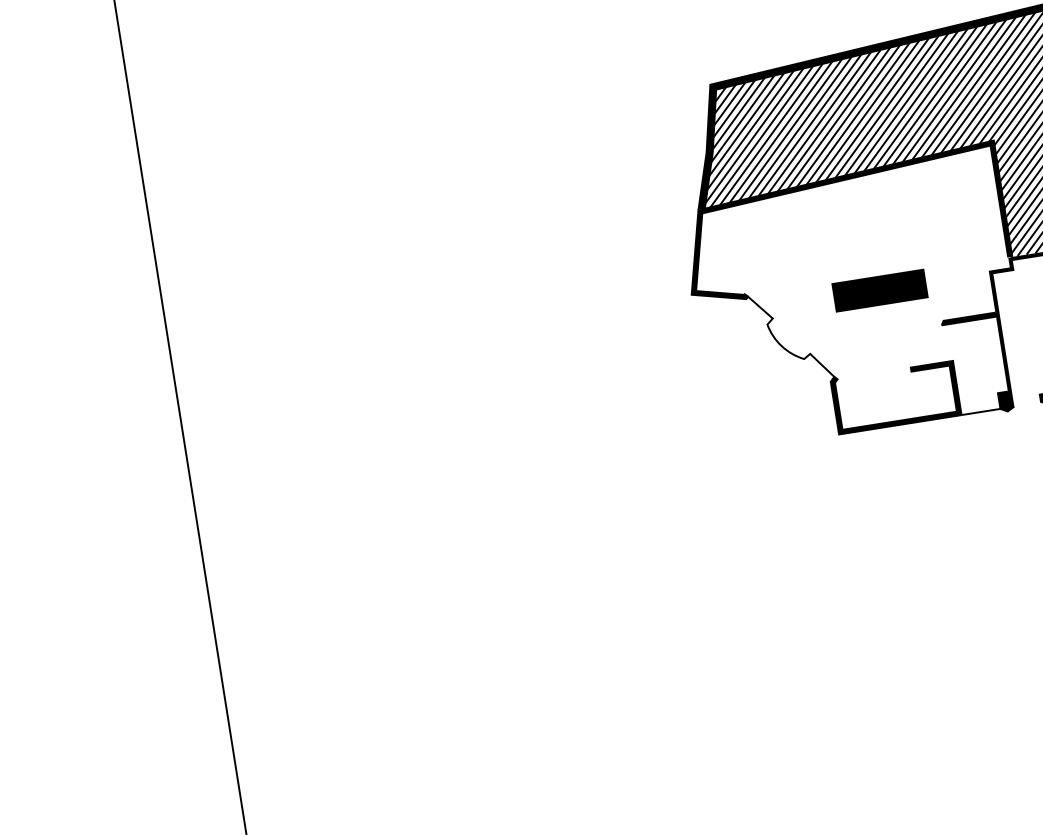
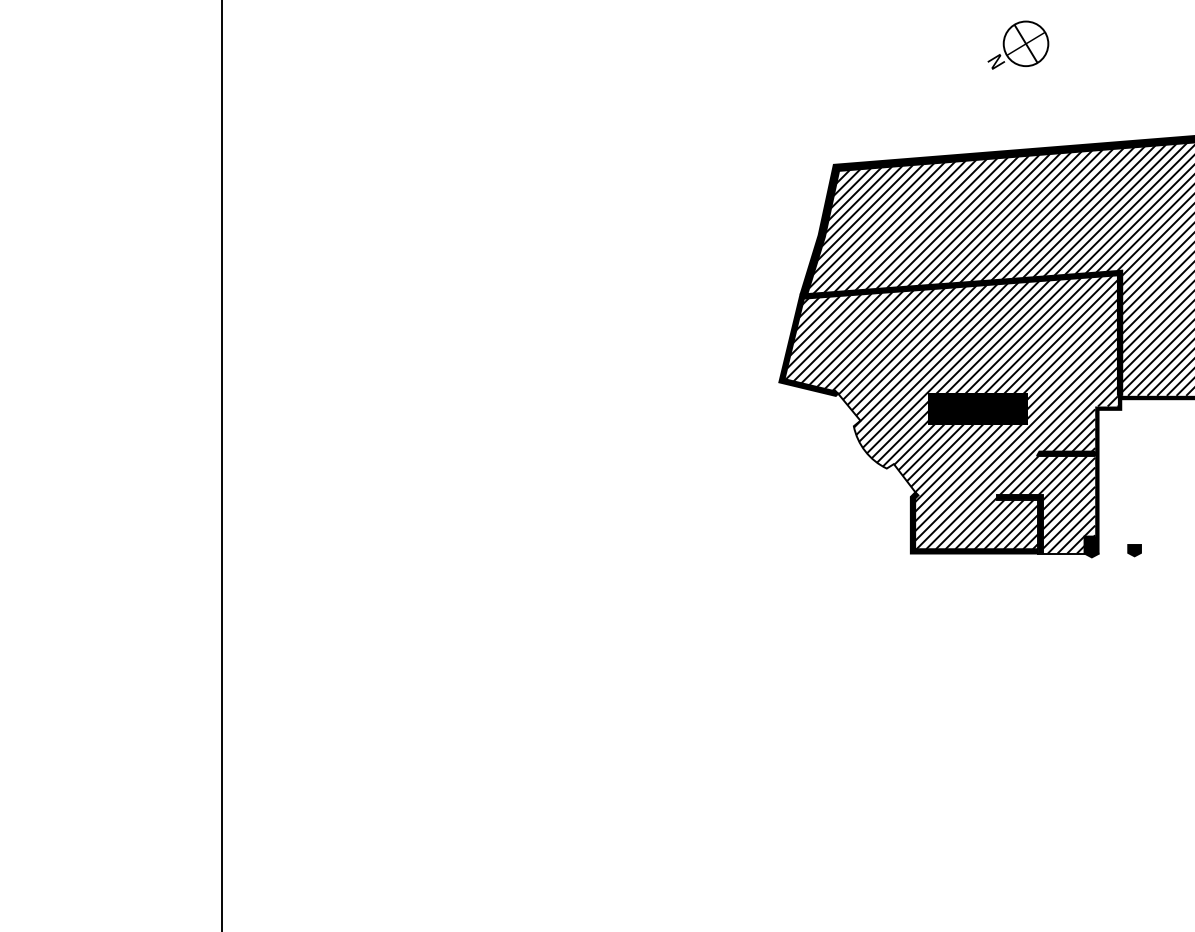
hatch: (856, 299) -> (951, 414), added

